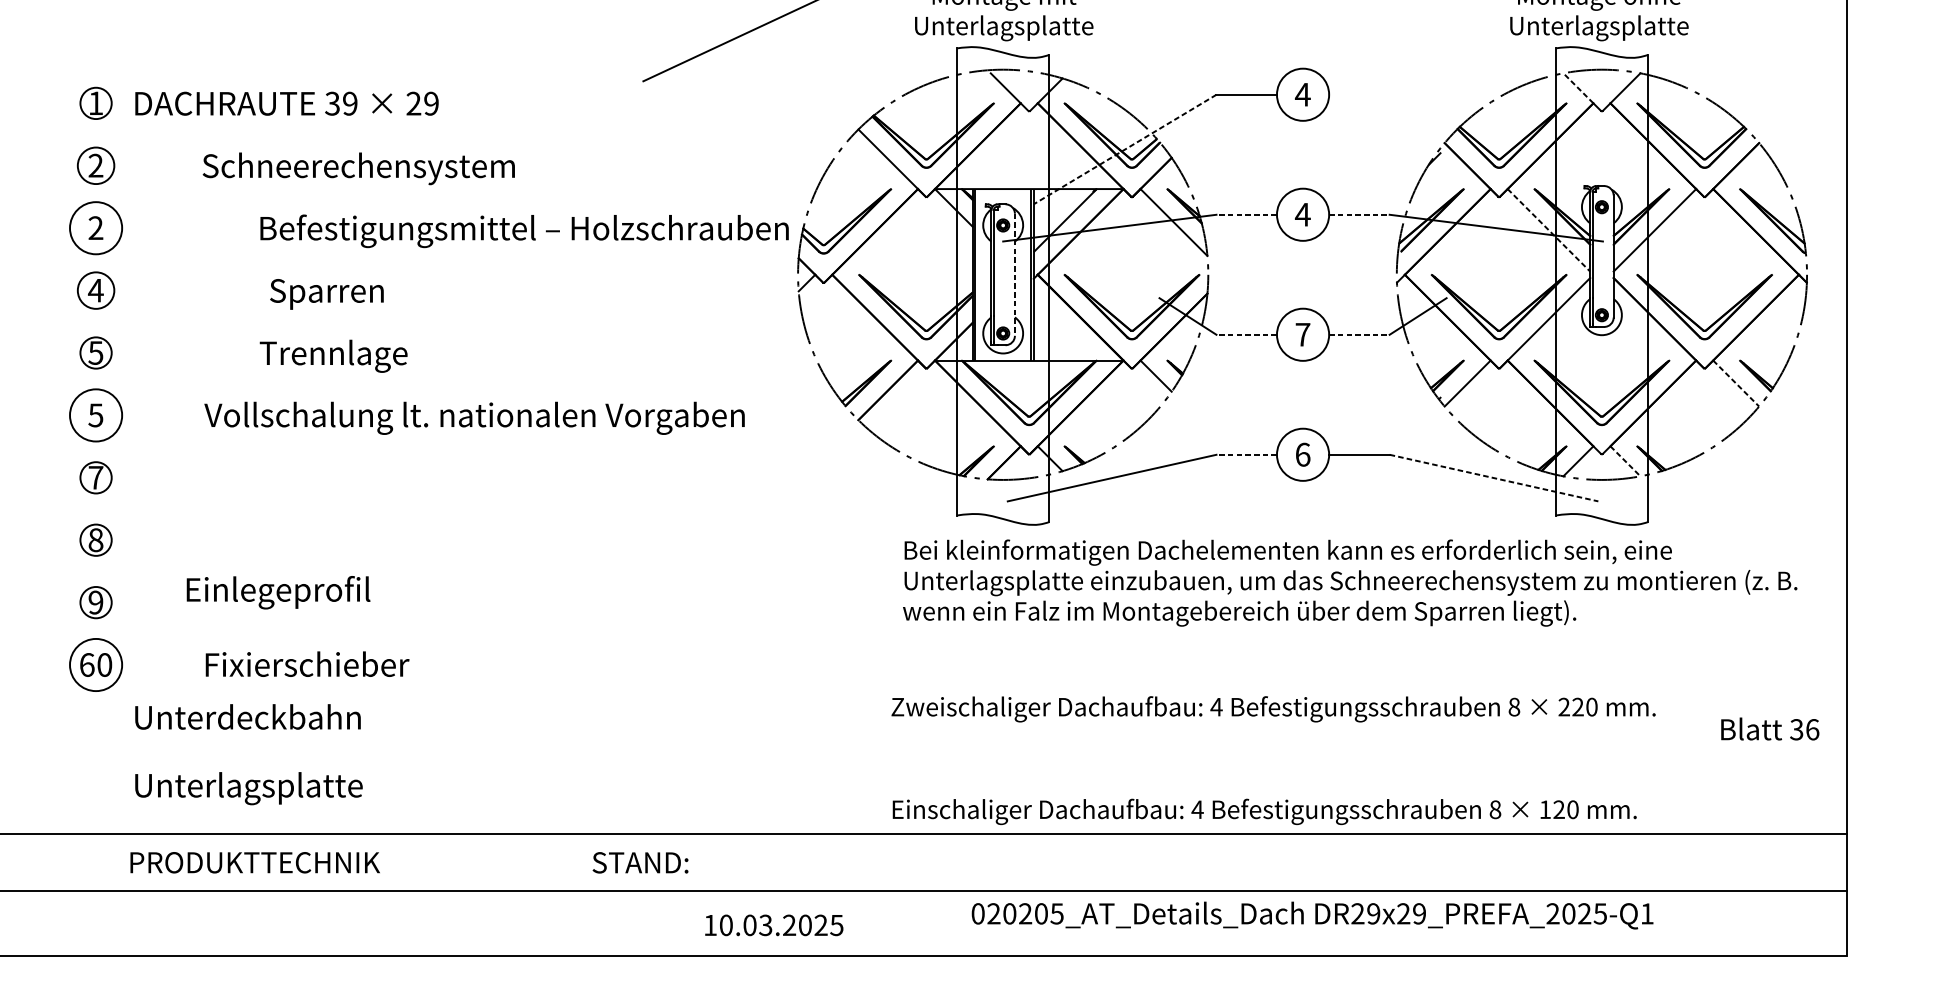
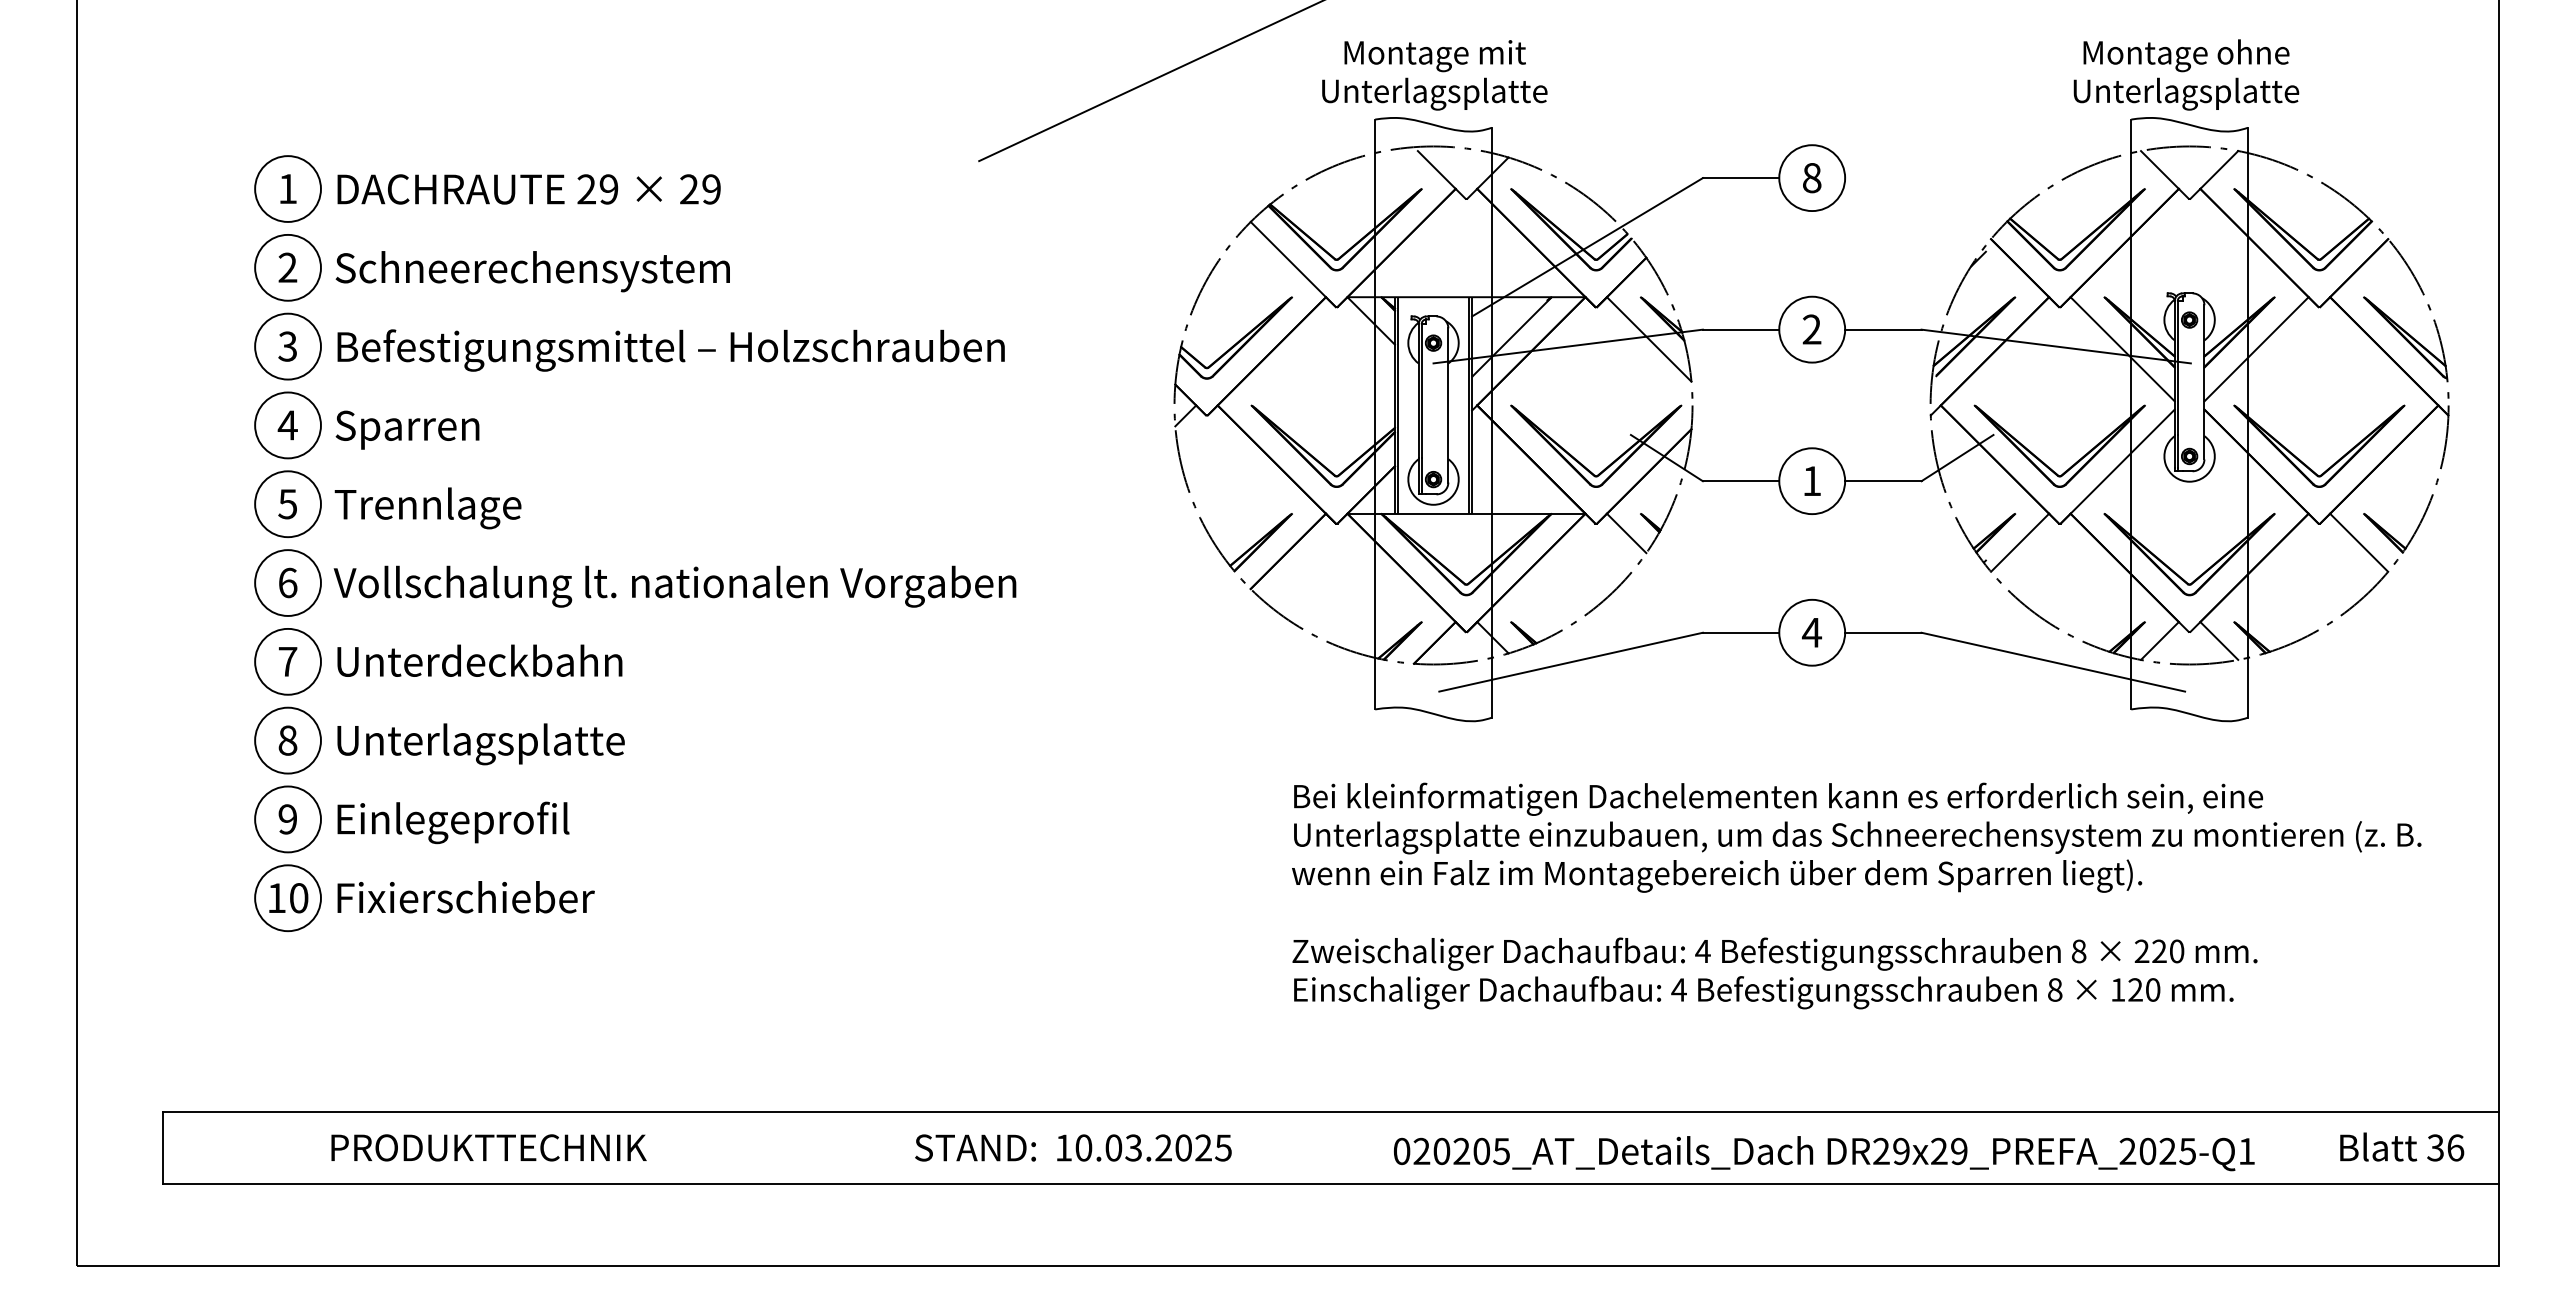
line: (1578, 87) -> (2159, 169), dashed -> solid
text: (1302, 95) -> (1811, 178), 4 -> 8
circle: (95, 102) -> (287, 188), size x1.67
text: (332, 103) -> (586, 189), 39 -> 29
line: (1125, 149) -> (1587, 247), dashed -> solid
circle: (95, 165) -> (287, 267), size x1.43
text: (358, 168) -> (532, 271), moved
line: (1246, 214) -> (1740, 329), dashed -> solid
text: (1302, 214) -> (1811, 329), 4 -> 2
line: (1359, 214) -> (1883, 329), dashed -> solid
text: (95, 228) -> (287, 346), 2 -> 3
line: (1548, 230) -> (2122, 349), dashed -> solid
text: (524, 231) -> (670, 350), moved
line: (1015, 274) -> (1448, 405), dashed -> solid
circle: (95, 290) -> (287, 425), size x1.43
text: (326, 293) -> (407, 429), moved
text: (1303, 334) -> (1812, 480), 7 -> 1
line: (1246, 335) -> (1740, 481), dashed -> solid
line: (1359, 335) -> (1883, 481), dashed -> solid
circle: (95, 353) -> (287, 504), size x1.67
text: (333, 356) -> (427, 508), moved
line: (1736, 384) -> (2359, 543), dashed -> solid
text: (95, 415) -> (287, 582), 5 -> 6
text: (474, 418) -> (674, 586), moved
line: (1246, 454) -> (1740, 632), dashed -> solid
text: (1302, 454) -> (1811, 632), 6 -> 4
line: (1625, 460) -> (2219, 640), dashed -> solid
circle: (95, 477) -> (287, 661), size x1.67
line: (1494, 478) -> (2053, 662), dashed -> solid
circle: (95, 540) -> (287, 740), size x1.67
text: (1350, 582) -> (1856, 837), moved
text: (278, 592) -> (453, 822), moved
circle: (95, 602) -> (287, 819), size x1.67
text: (307, 664) -> (465, 897), moved
text: (87, 665) -> (277, 898), 60 -> 10
text: (247, 716) -> (479, 660), moved
text: (1770, 728) -> (2402, 1146), moved
text: (248, 788) -> (480, 744), moved
text: (1264, 811) -> (1763, 992), moved
text: (1312, 915) -> (1824, 1153), moved
text: (774, 924) -> (1144, 1147), moved

